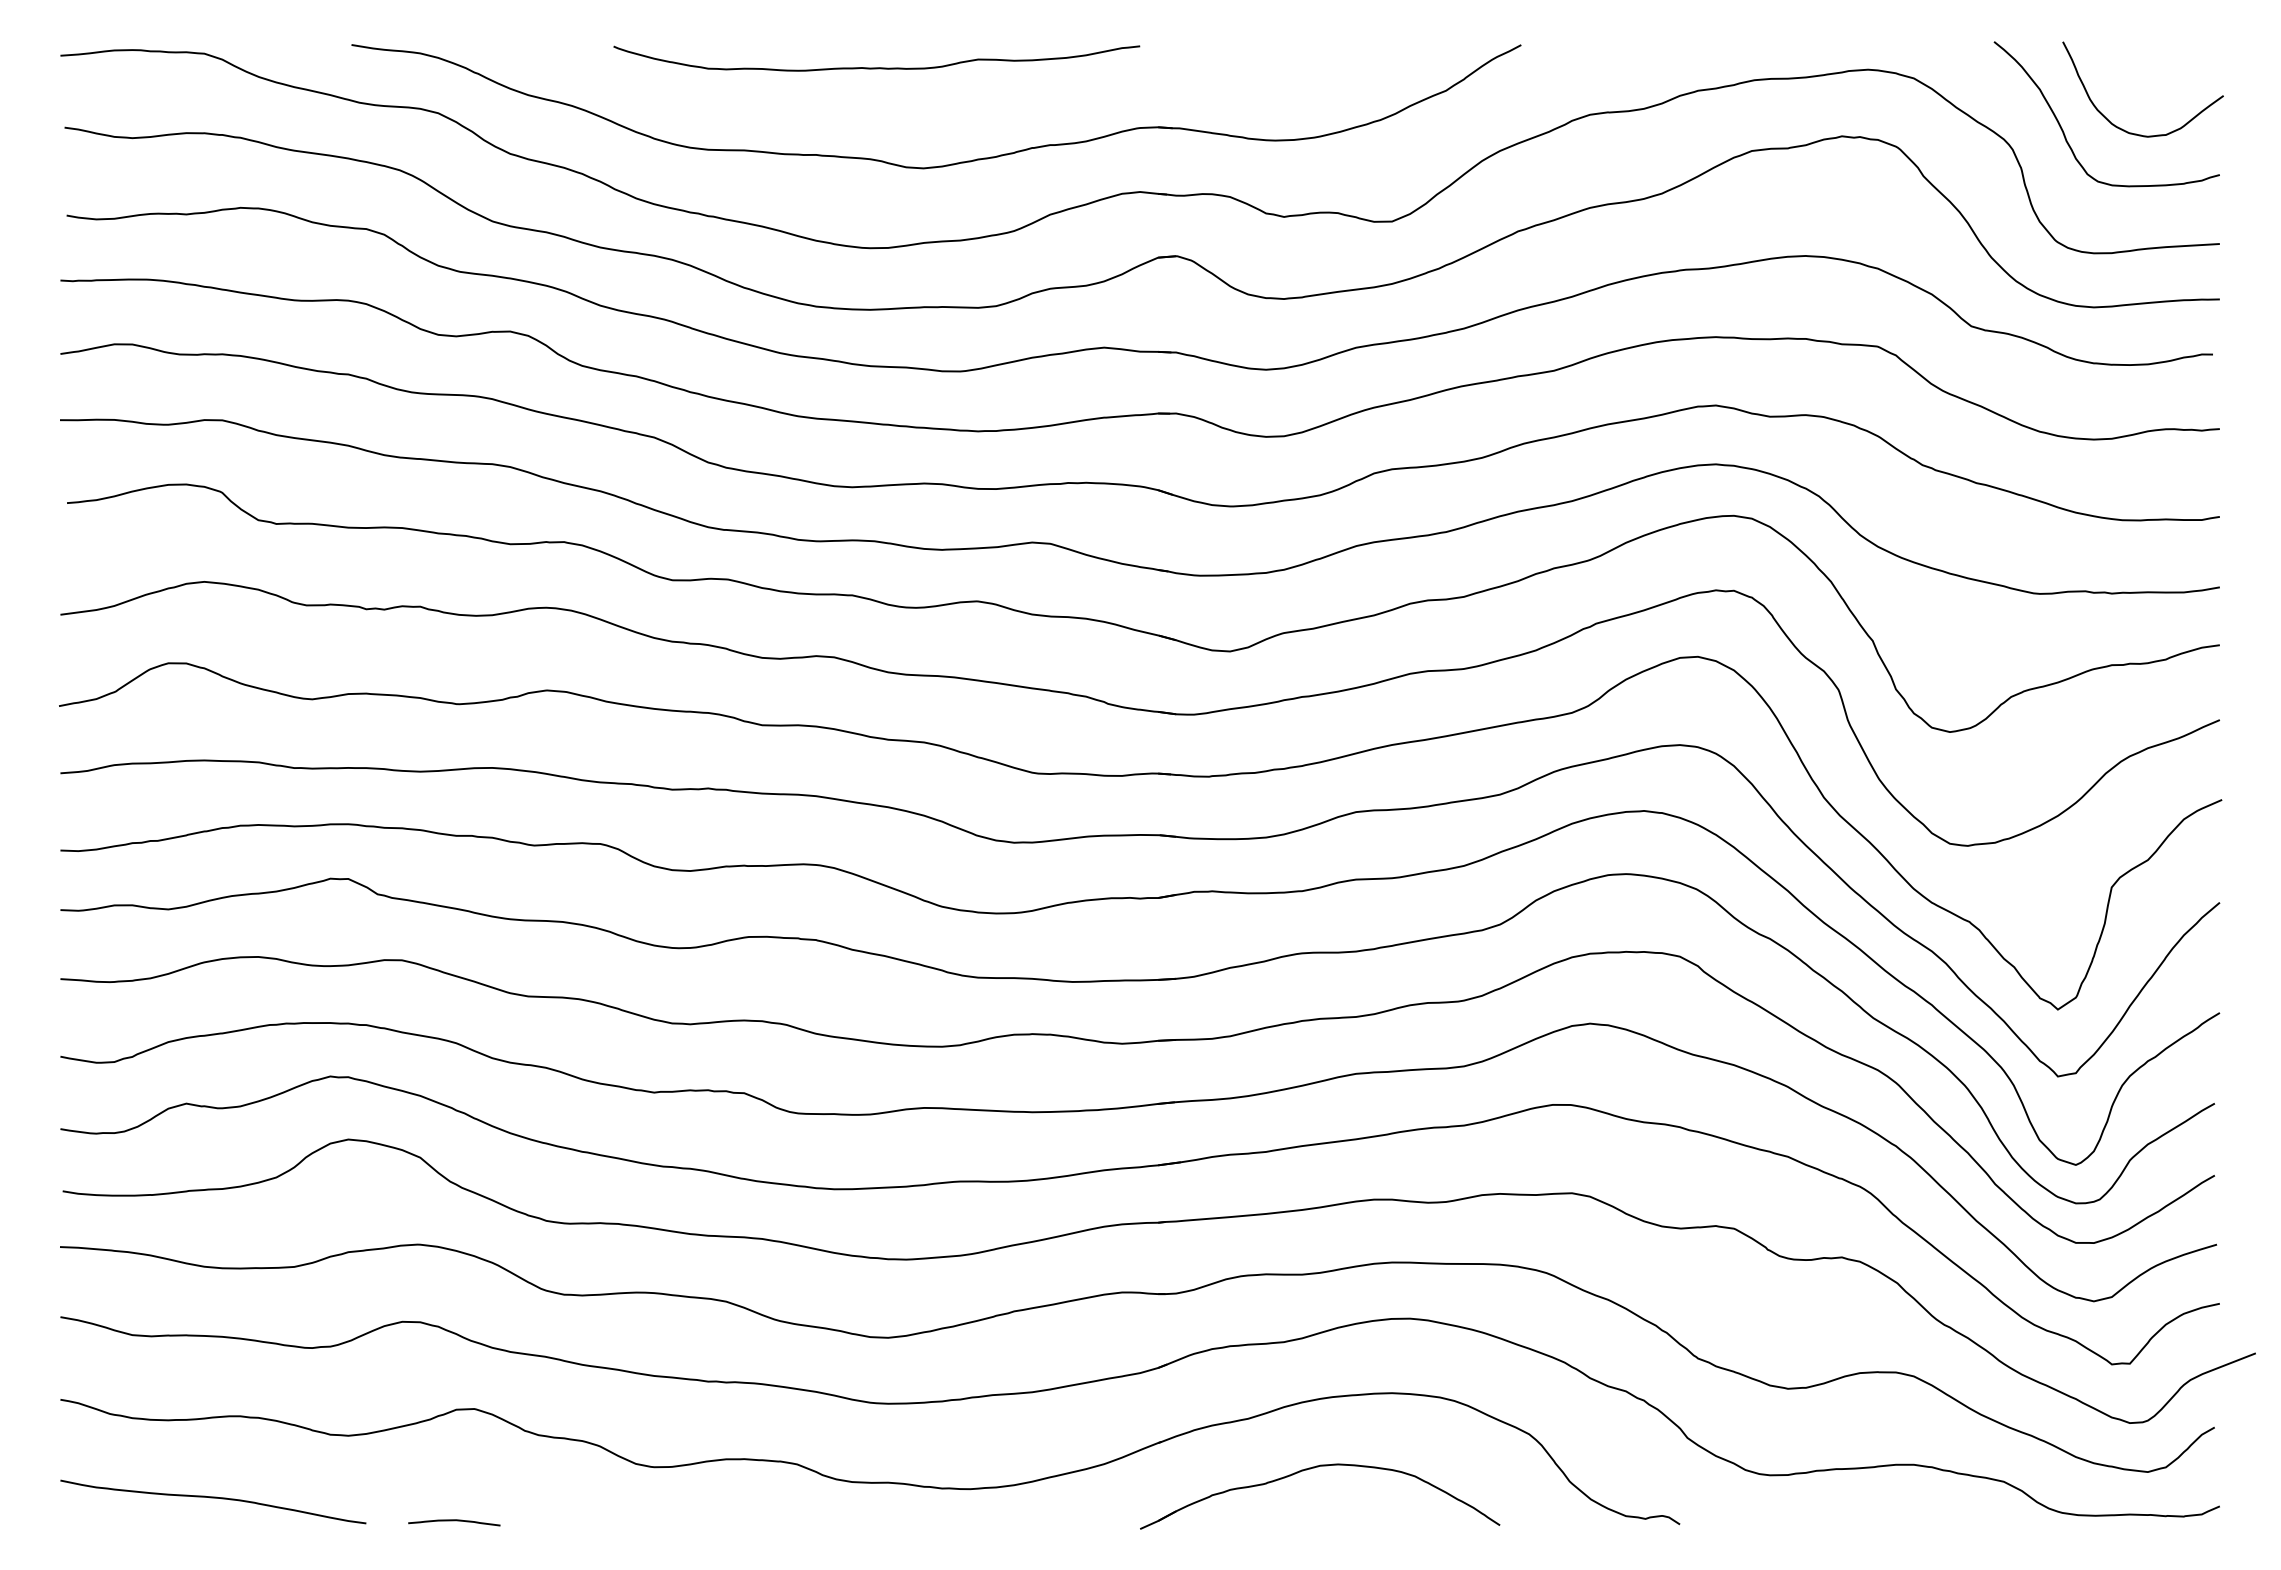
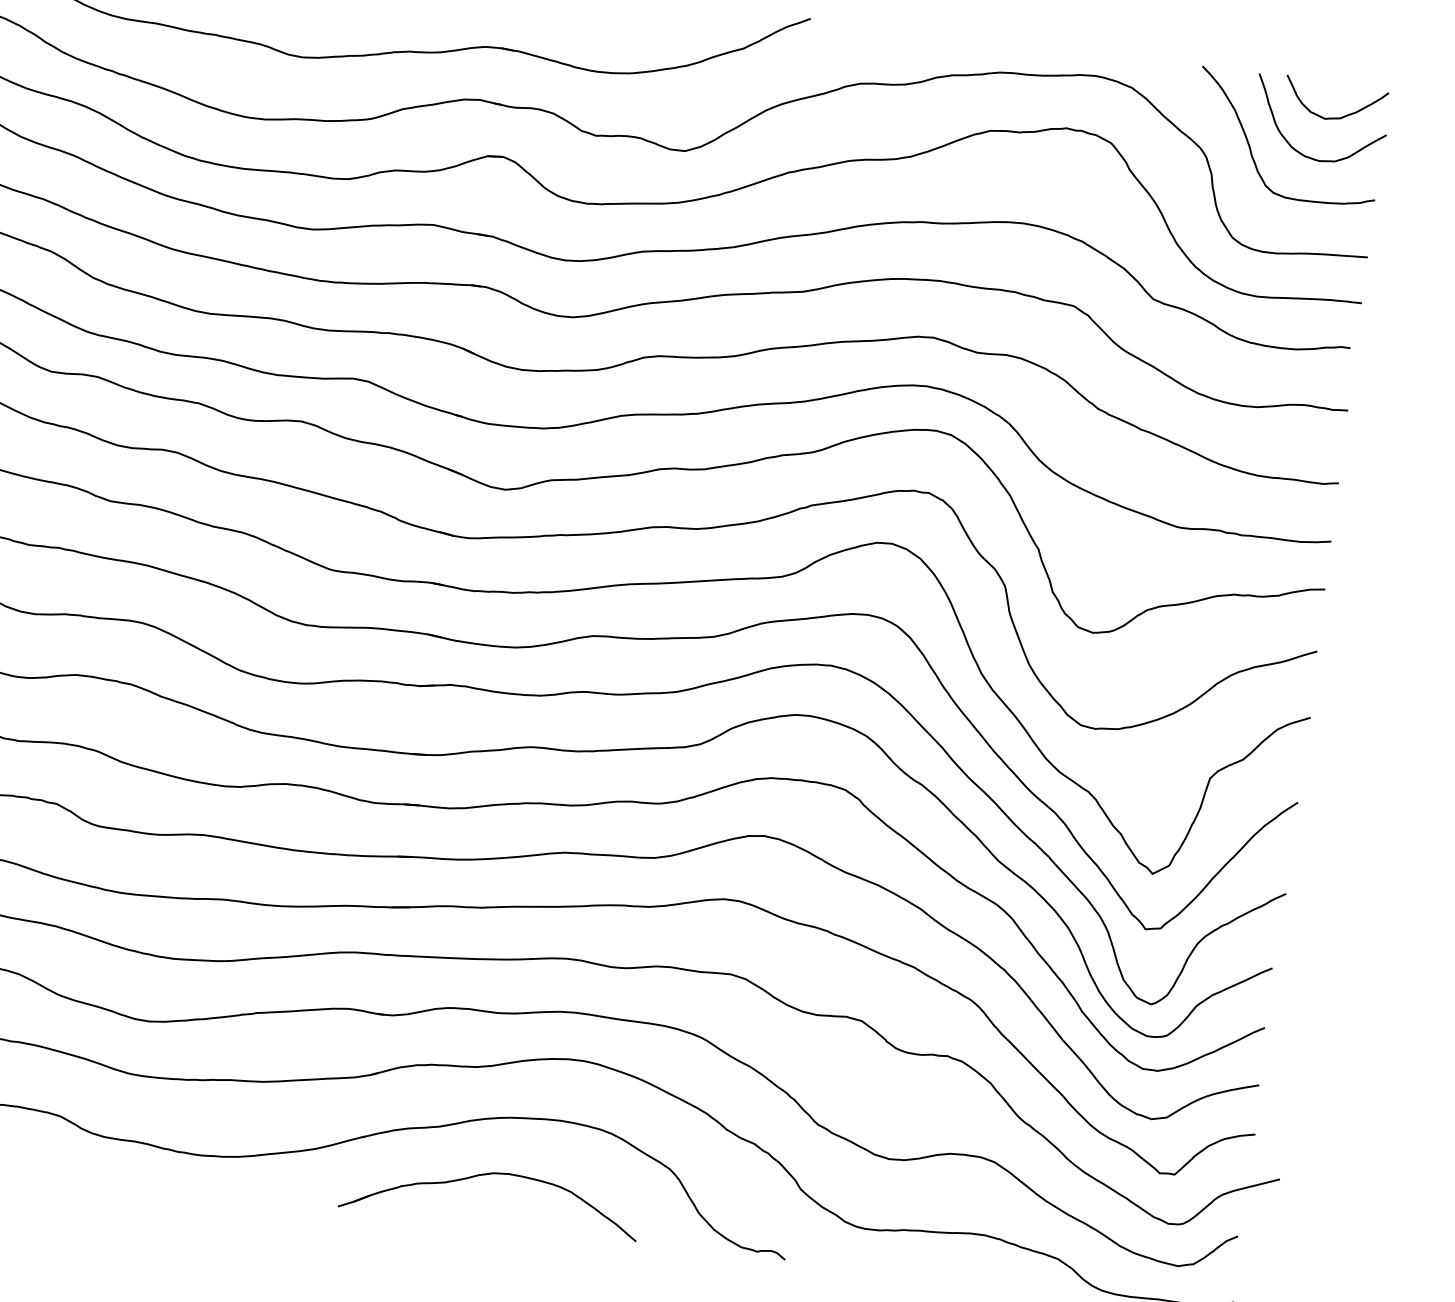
curve: (2160, 82) -> (1335, 117), added

